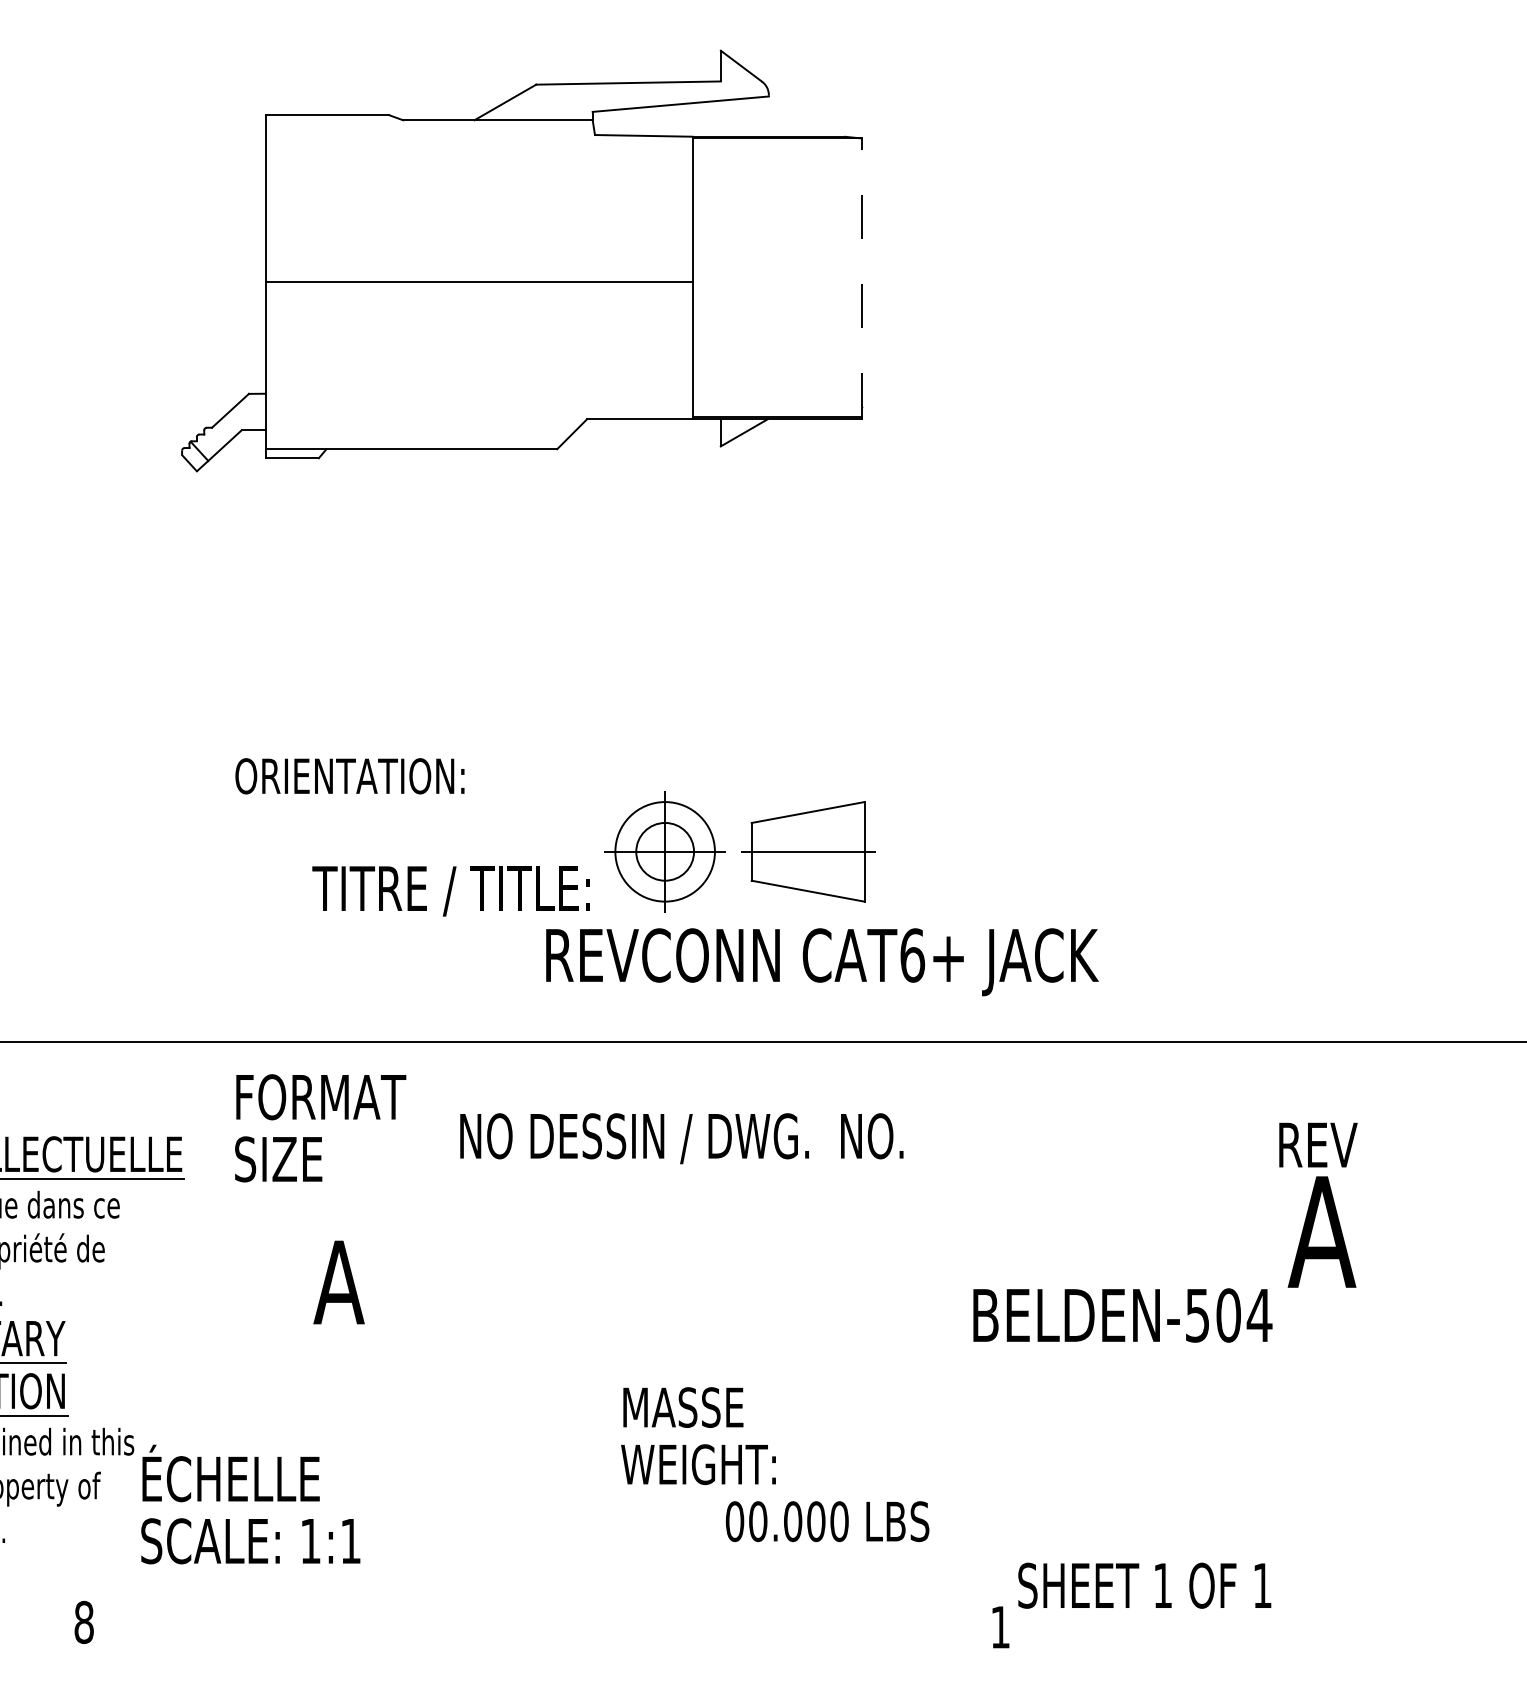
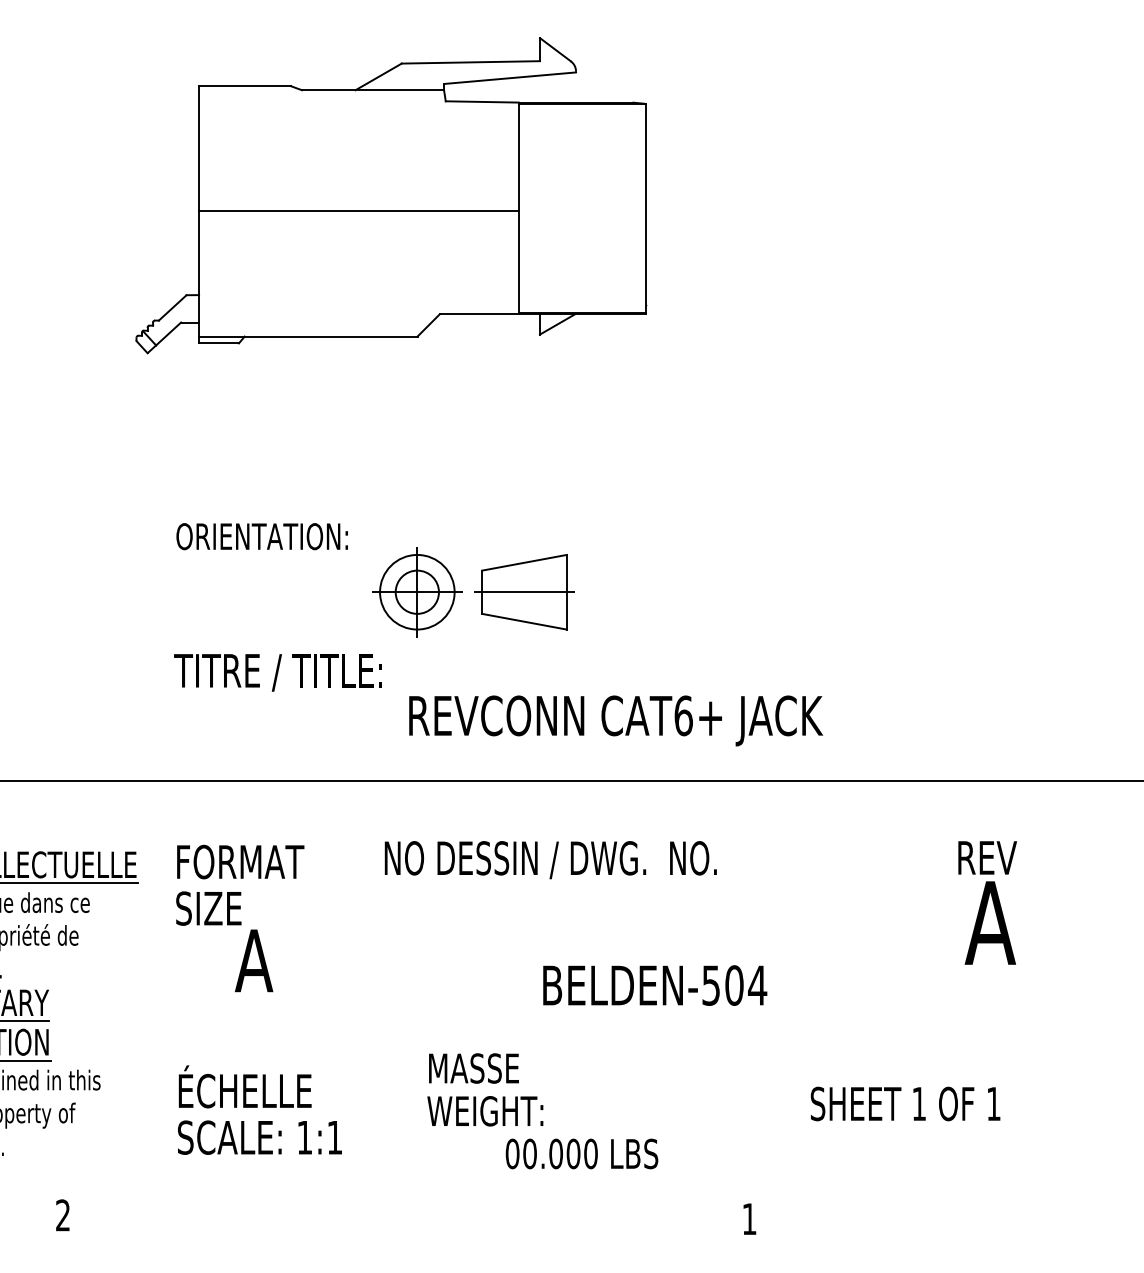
line: (861, 276) -> (645, 207), dashed -> solid
text: (348, 776) -> (261, 536), moved
part: (740, 852) -> (473, 592), moved
text: (450, 890) -> (277, 672), moved
text: (320, 1127) -> (240, 884), moved
text: (681, 1139) -> (550, 860), moved
text: (1123, 1315) -> (655, 985), moved
text: (774, 1464) -> (542, 1111), moved
text: (250, 1503) -> (259, 1109), moved
text: (1144, 1585) -> (905, 1103), moved
text: (84, 1622) -> (63, 1215), 8 -> 2

